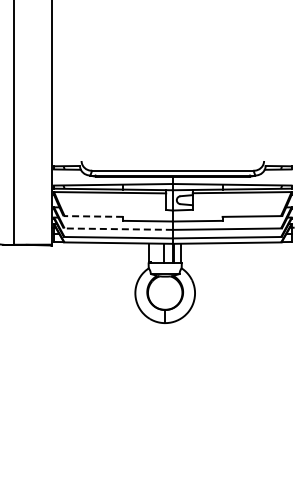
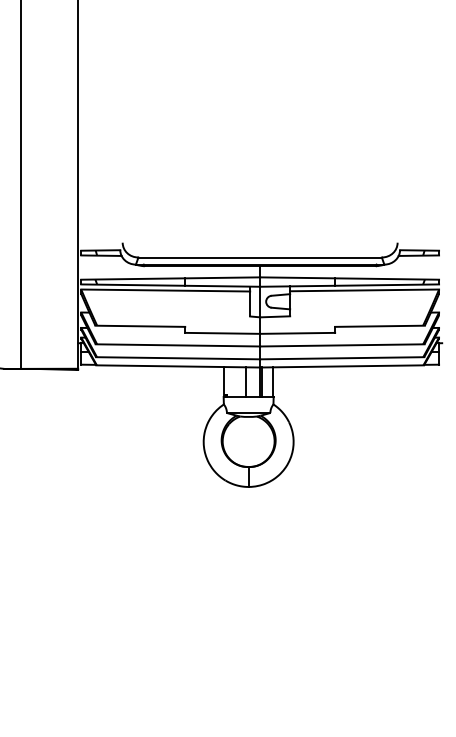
line: (93, 216) -> (140, 326), dashed -> solid
line: (118, 229) -> (178, 345), dashed -> solid

